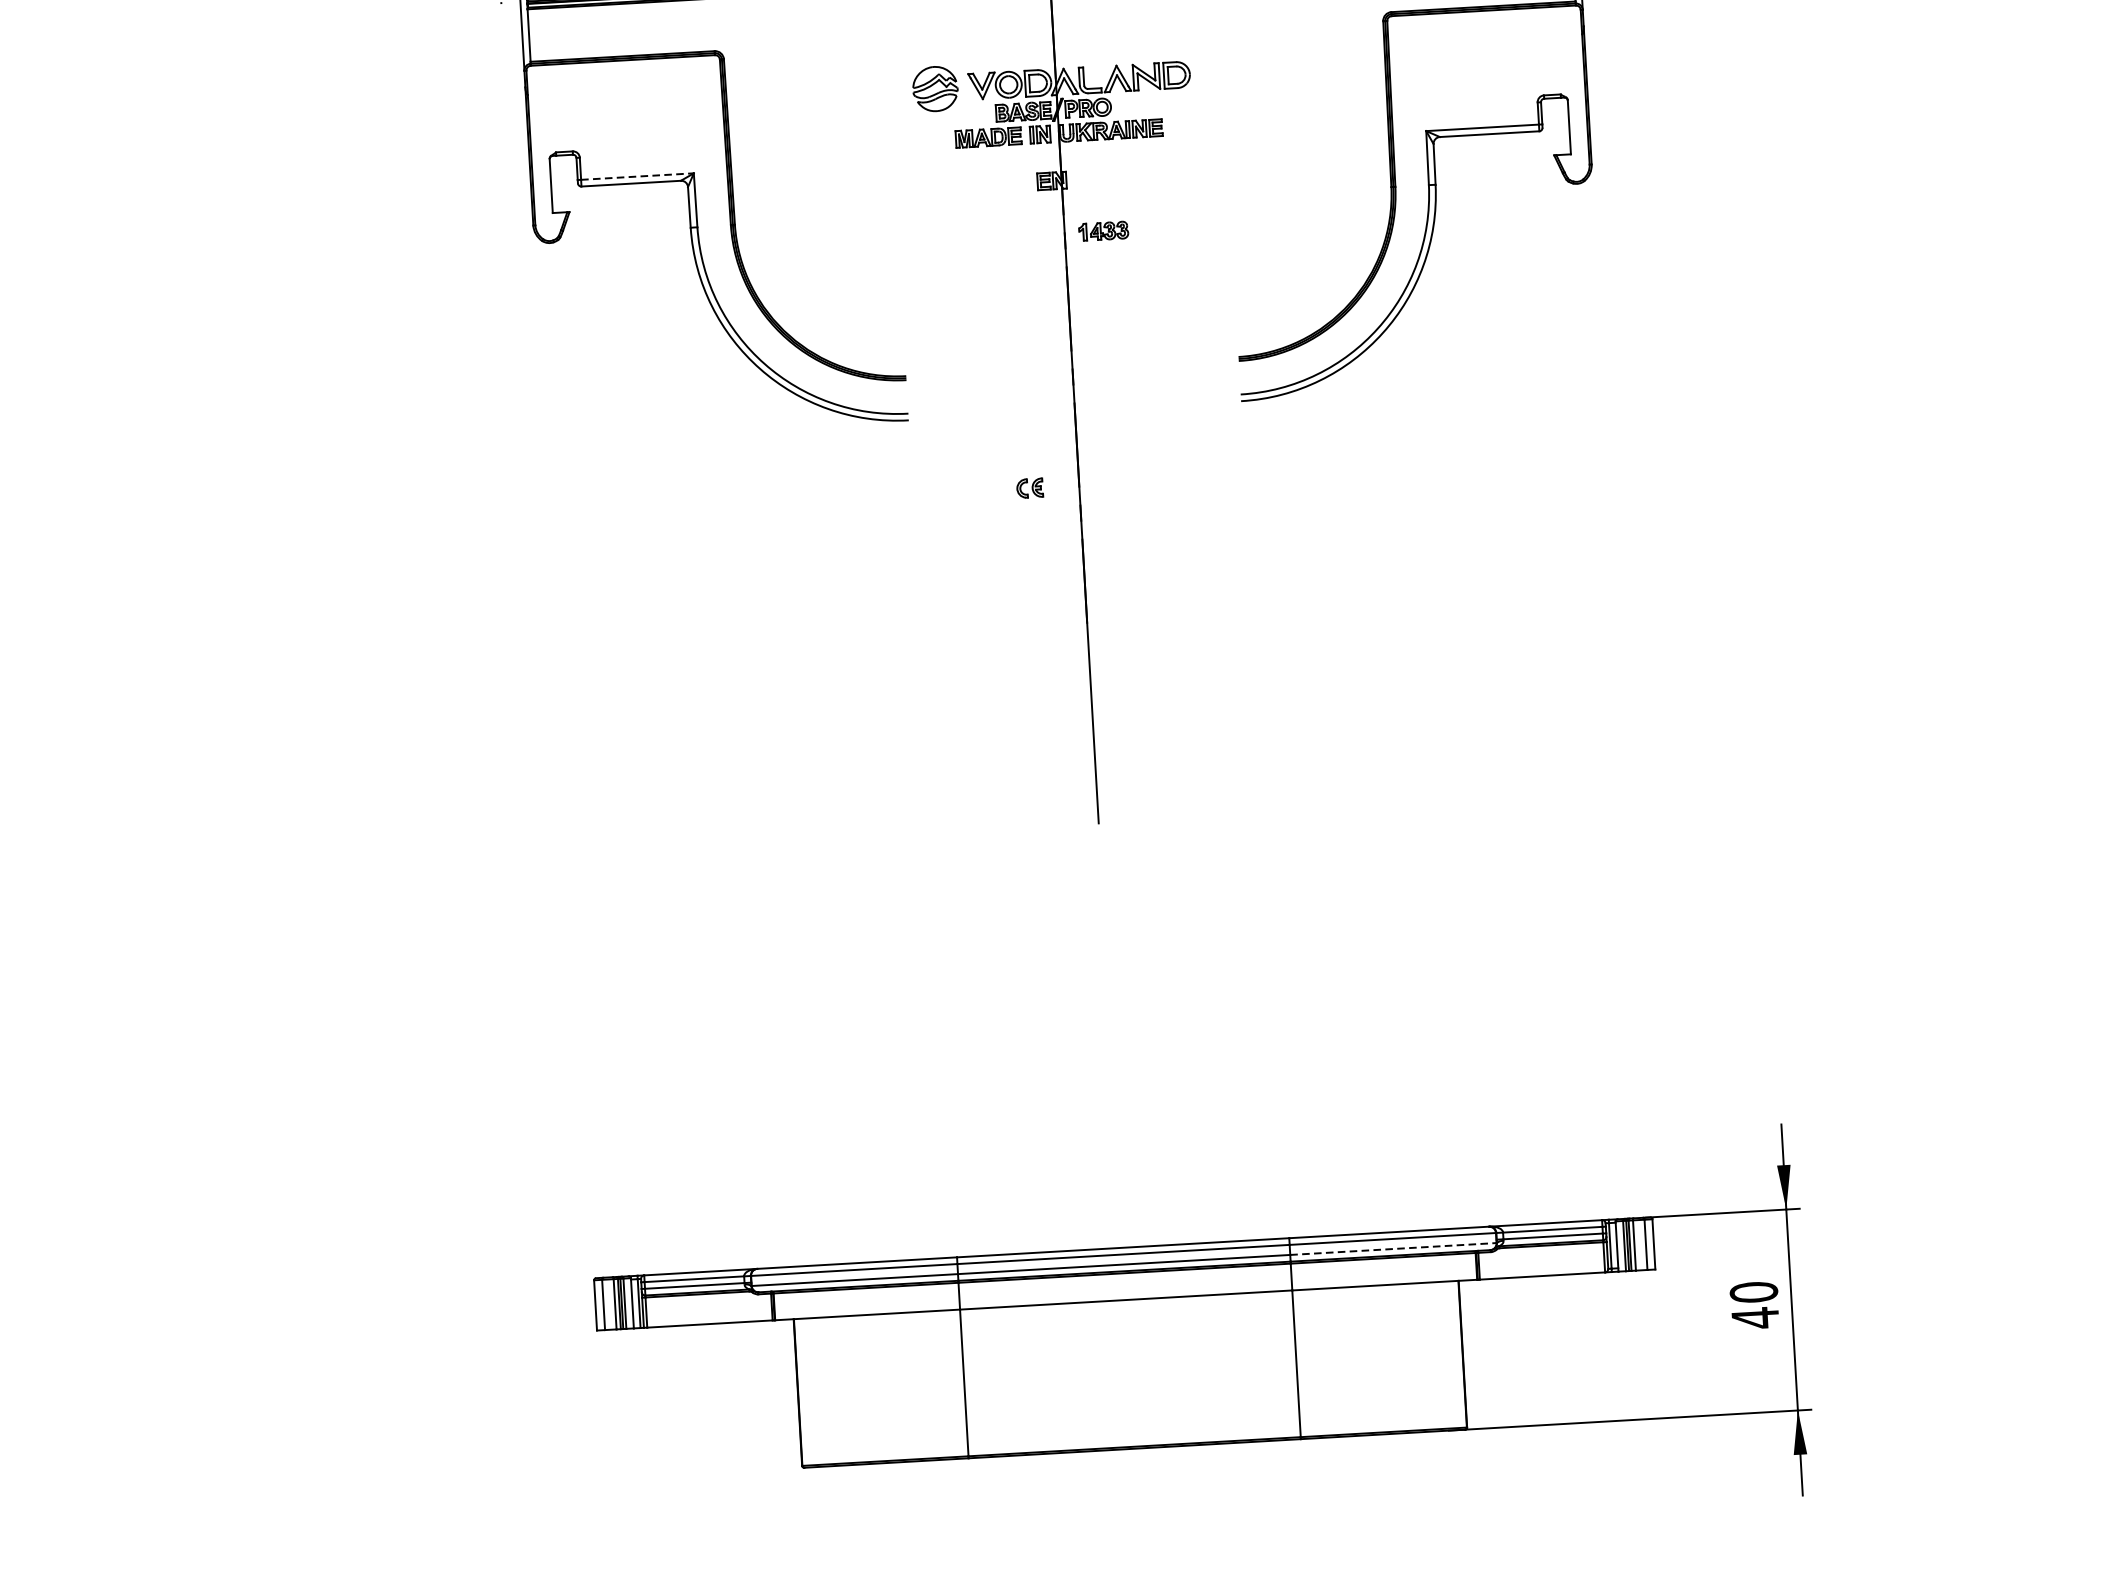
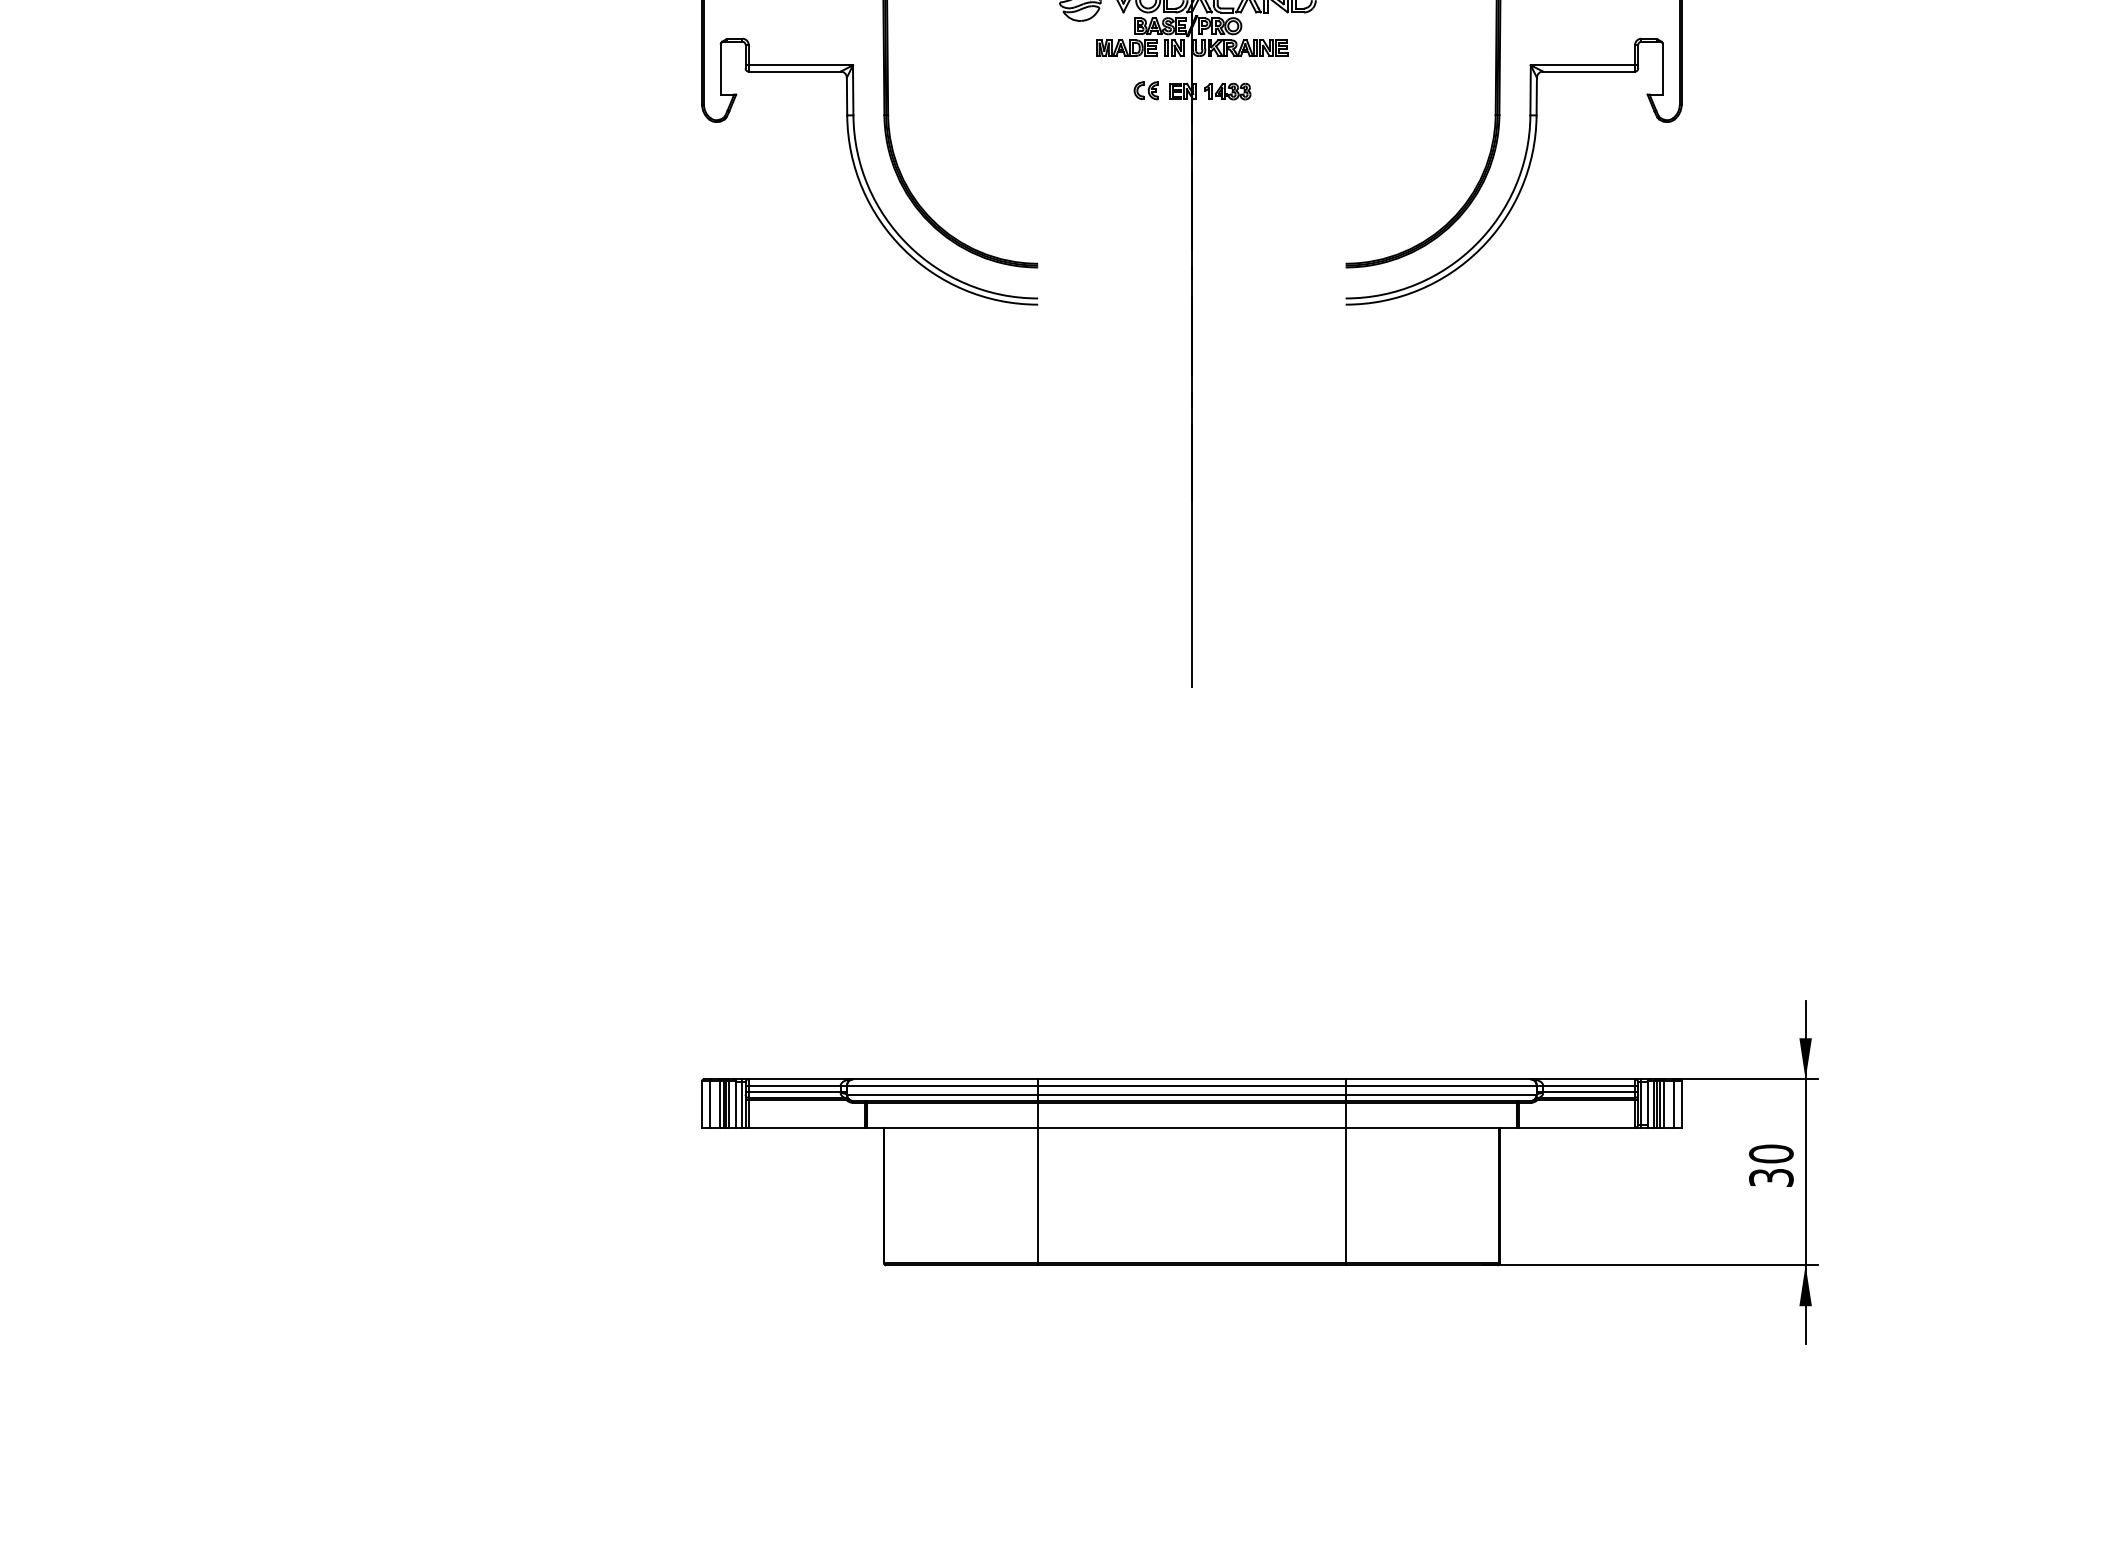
line: (638, 176) -> (801, 65), dashed -> solid
part: (1103, 231) -> (1227, 91), moved
part: (1029, 488) -> (1145, 90), moved
line: (1393, 1248) -> (1441, 1094), dashed -> solid
text: (1755, 1317) -> (1771, 1177), 40 -> 30

